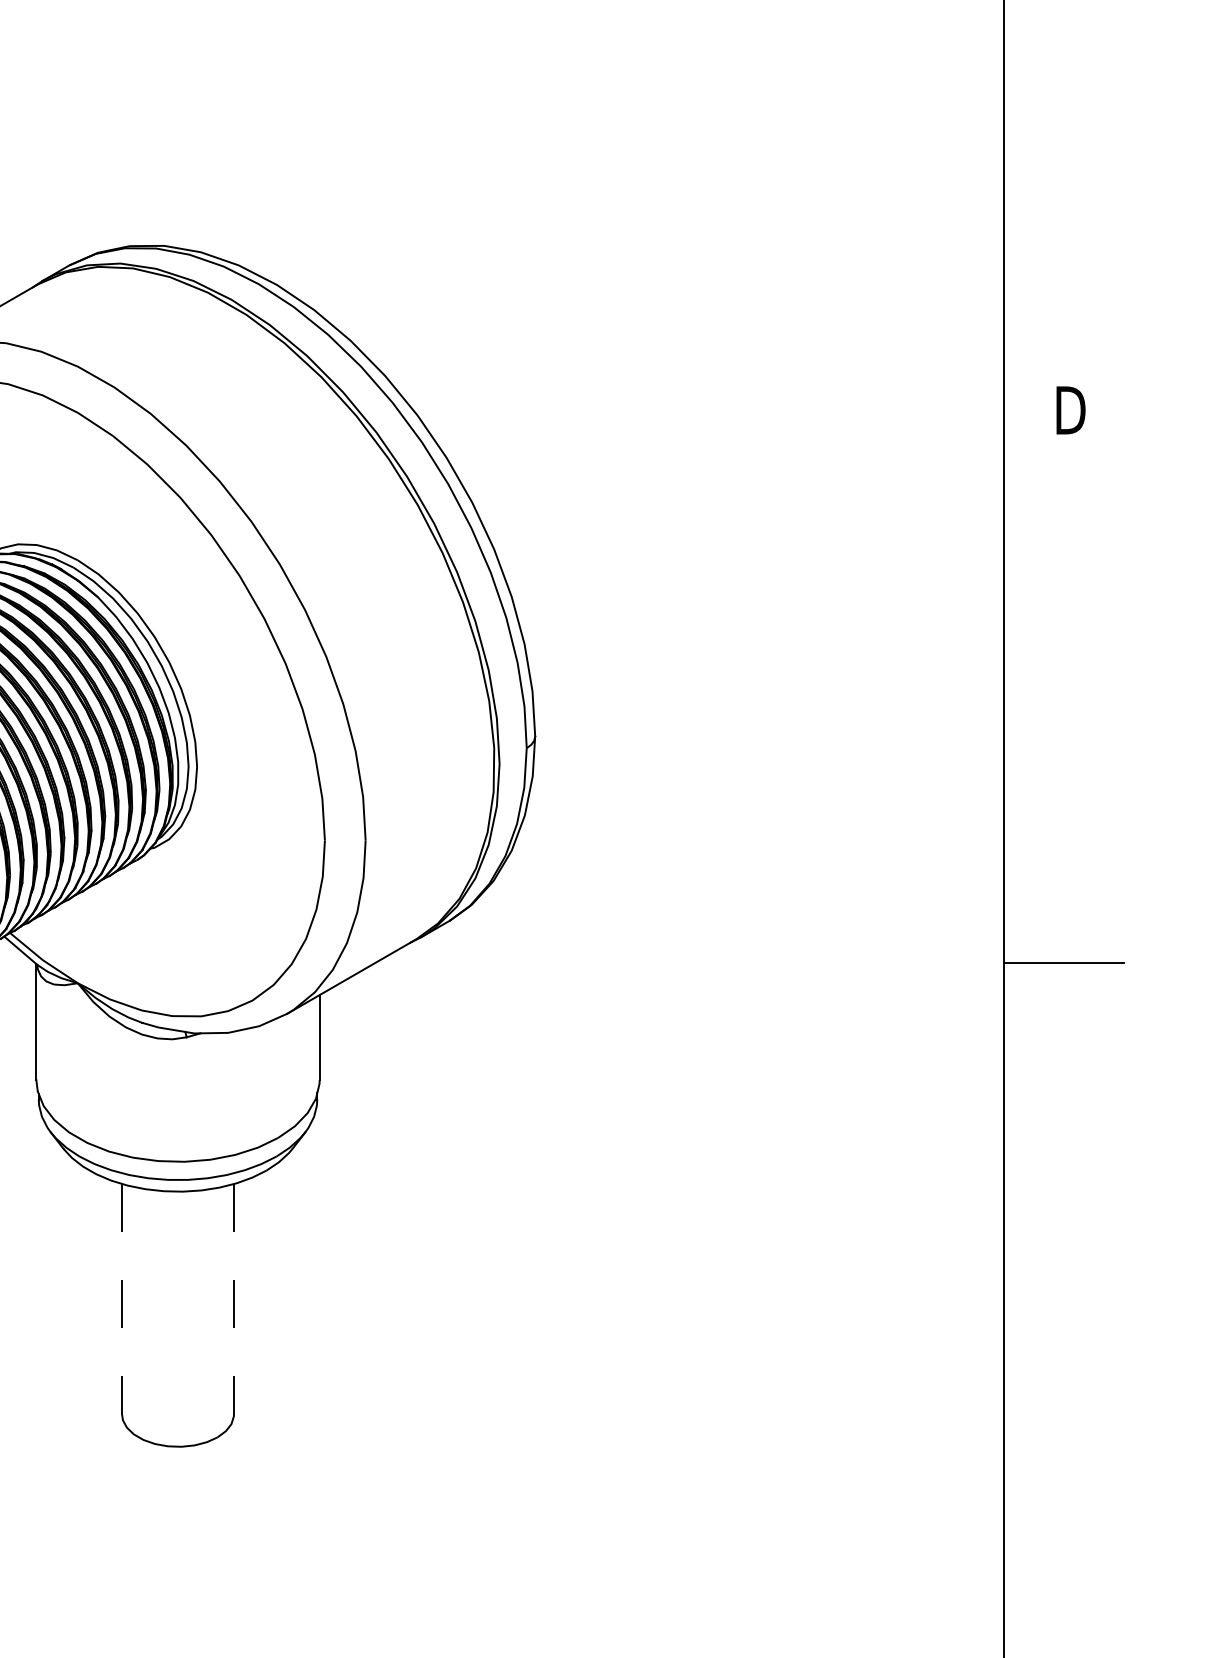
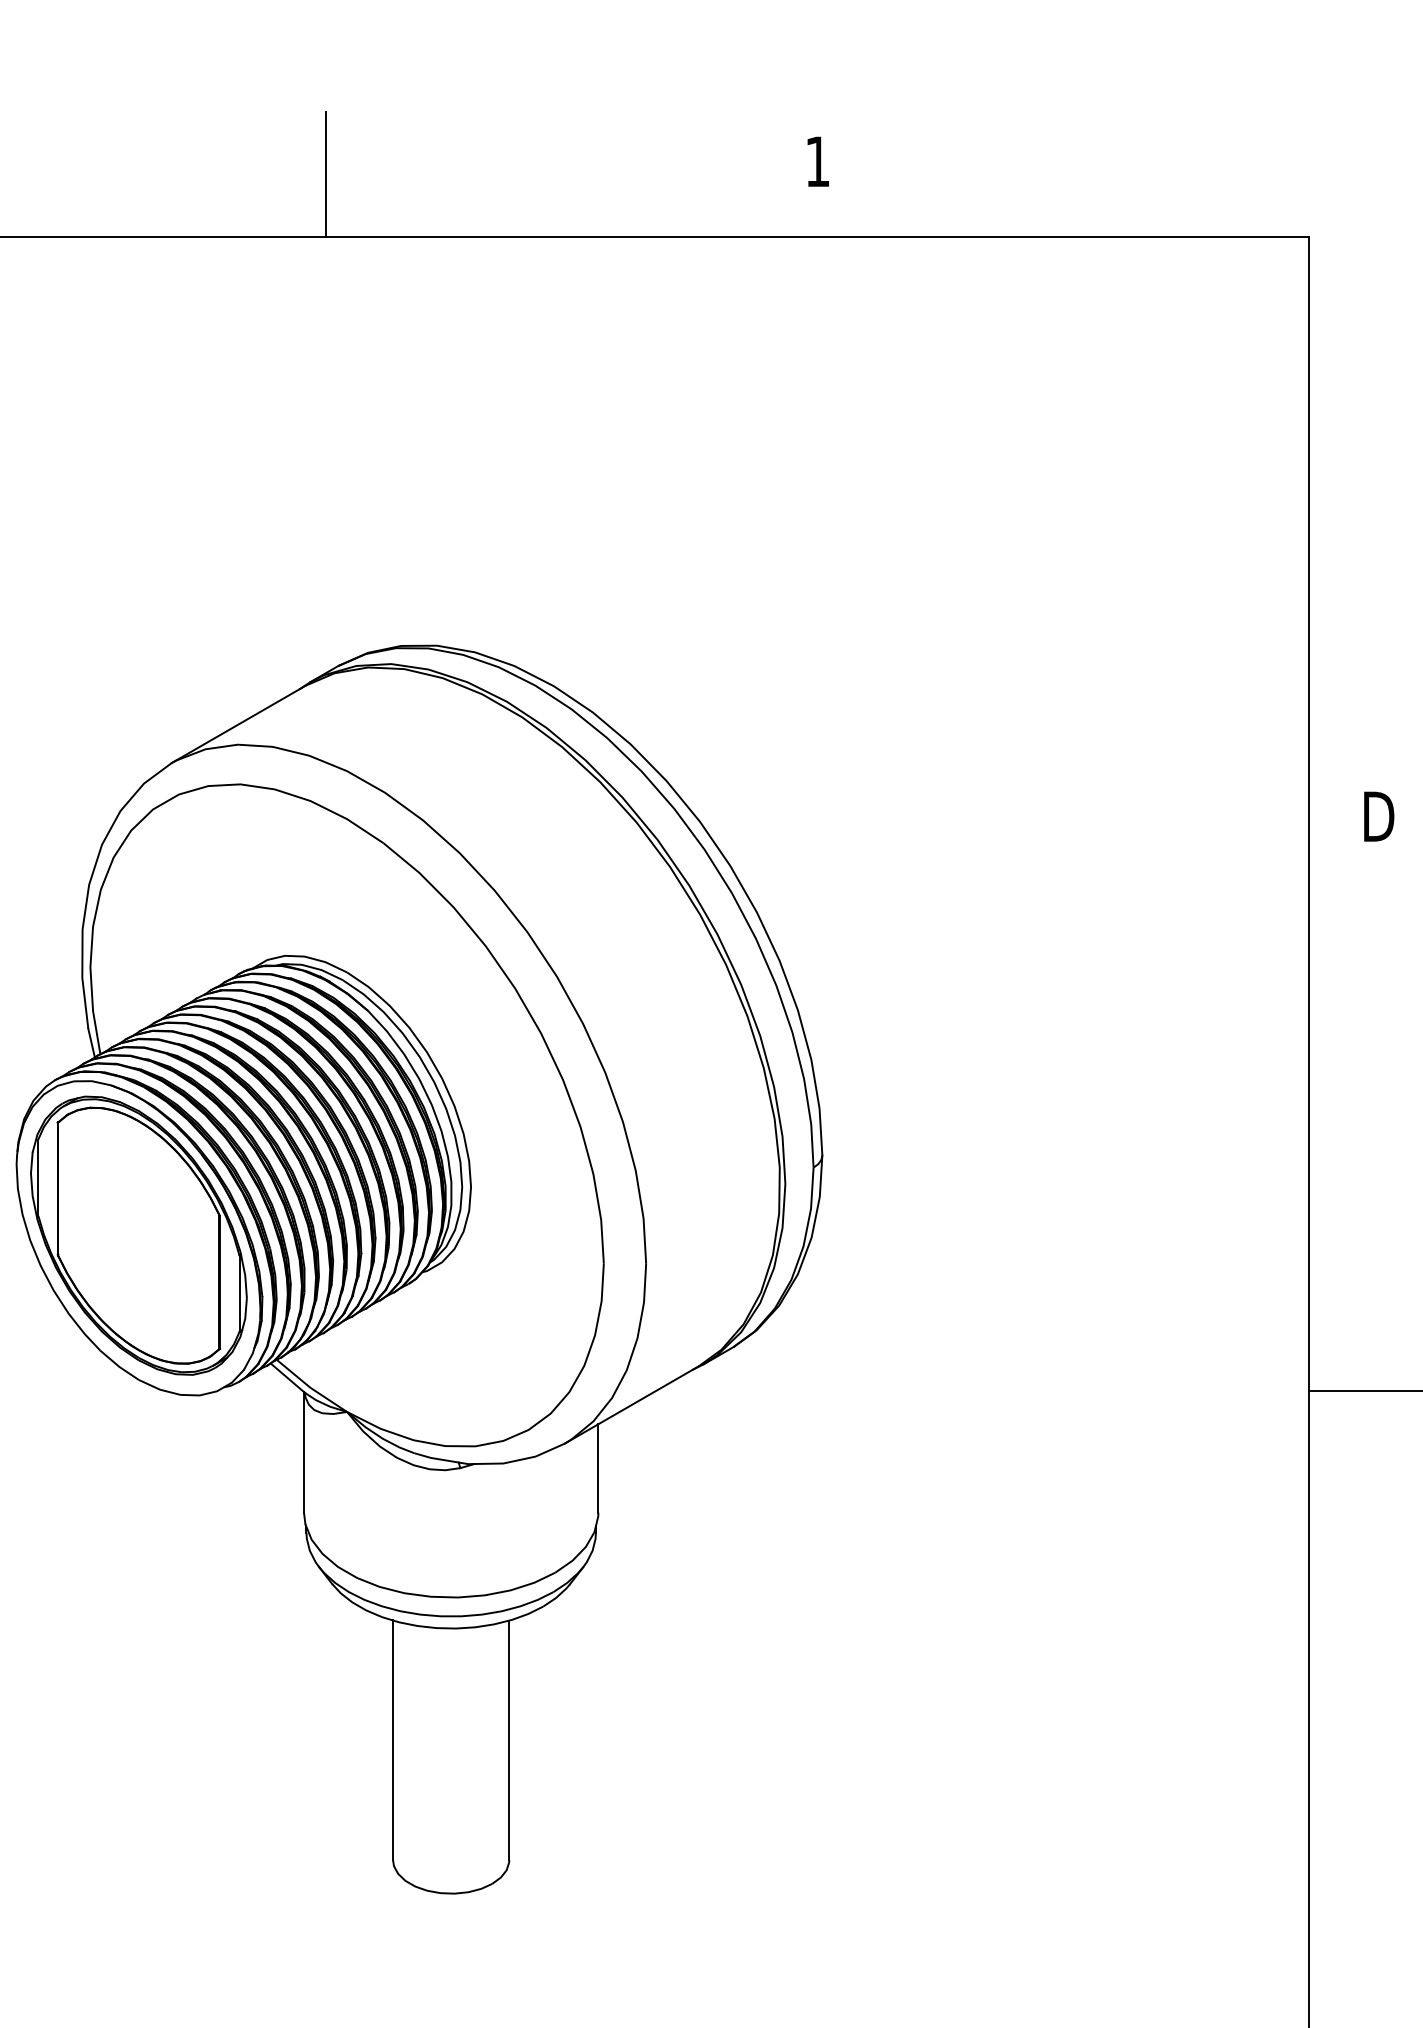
line: (122, 1299) -> (393, 1740), dashed -> solid
line: (234, 1299) -> (509, 1740), dashed -> solid

